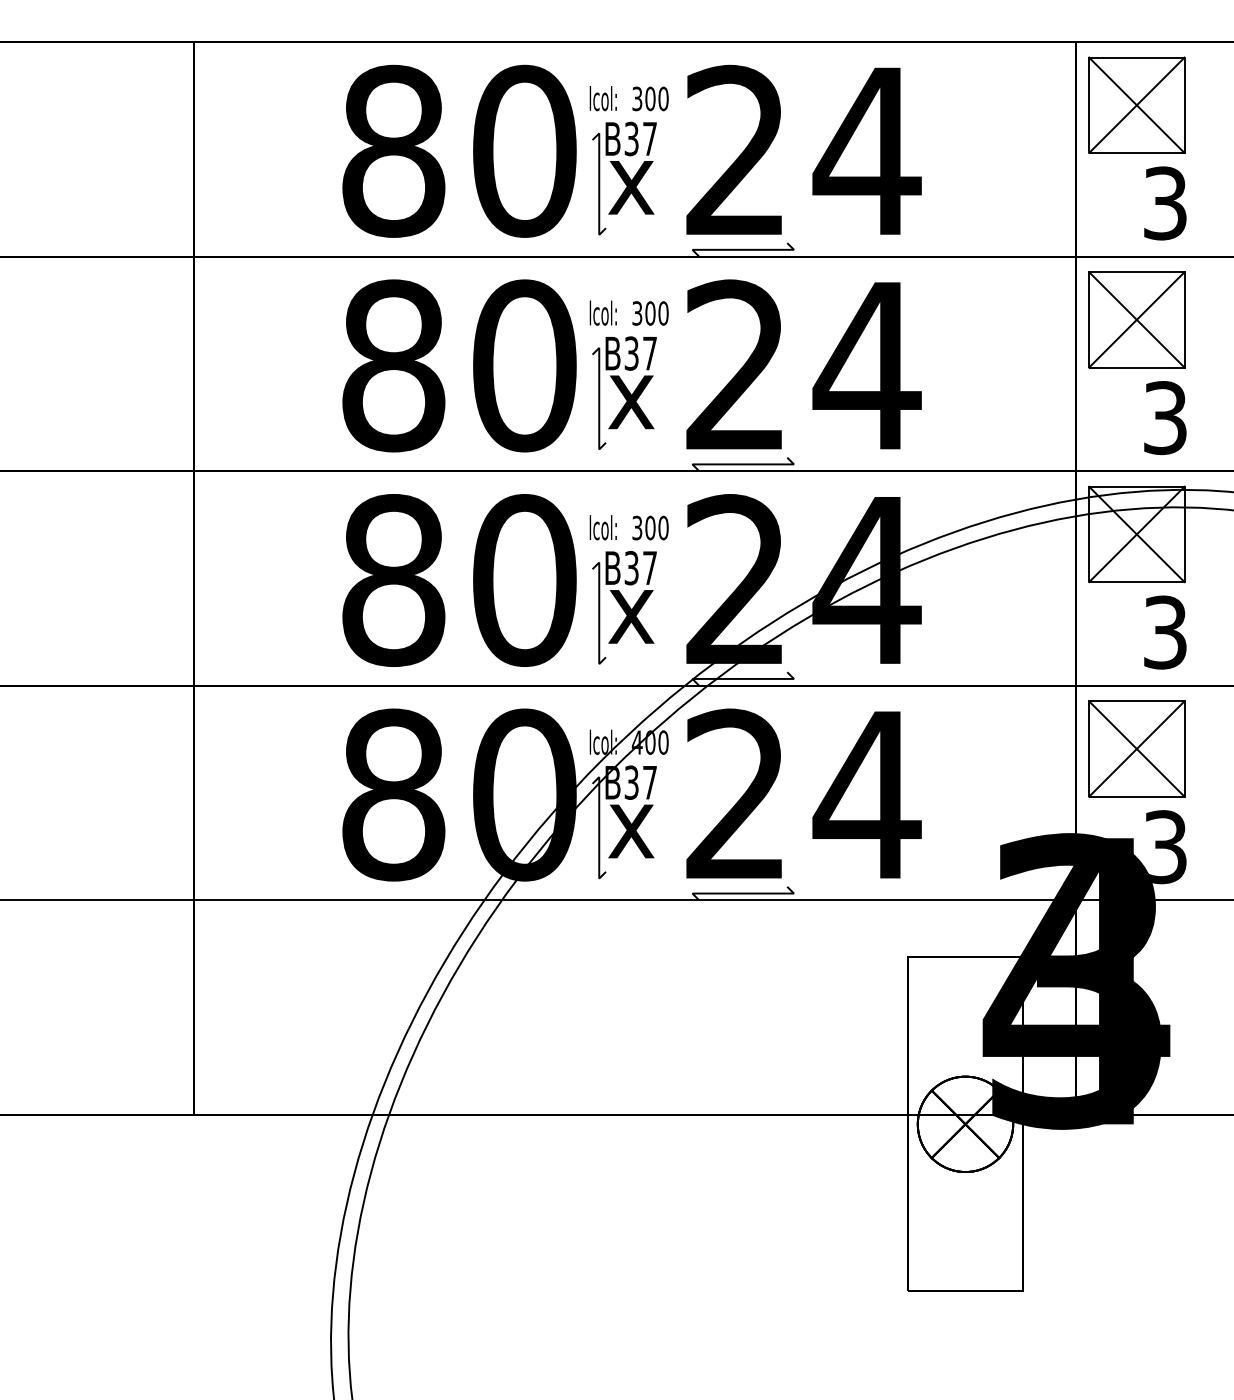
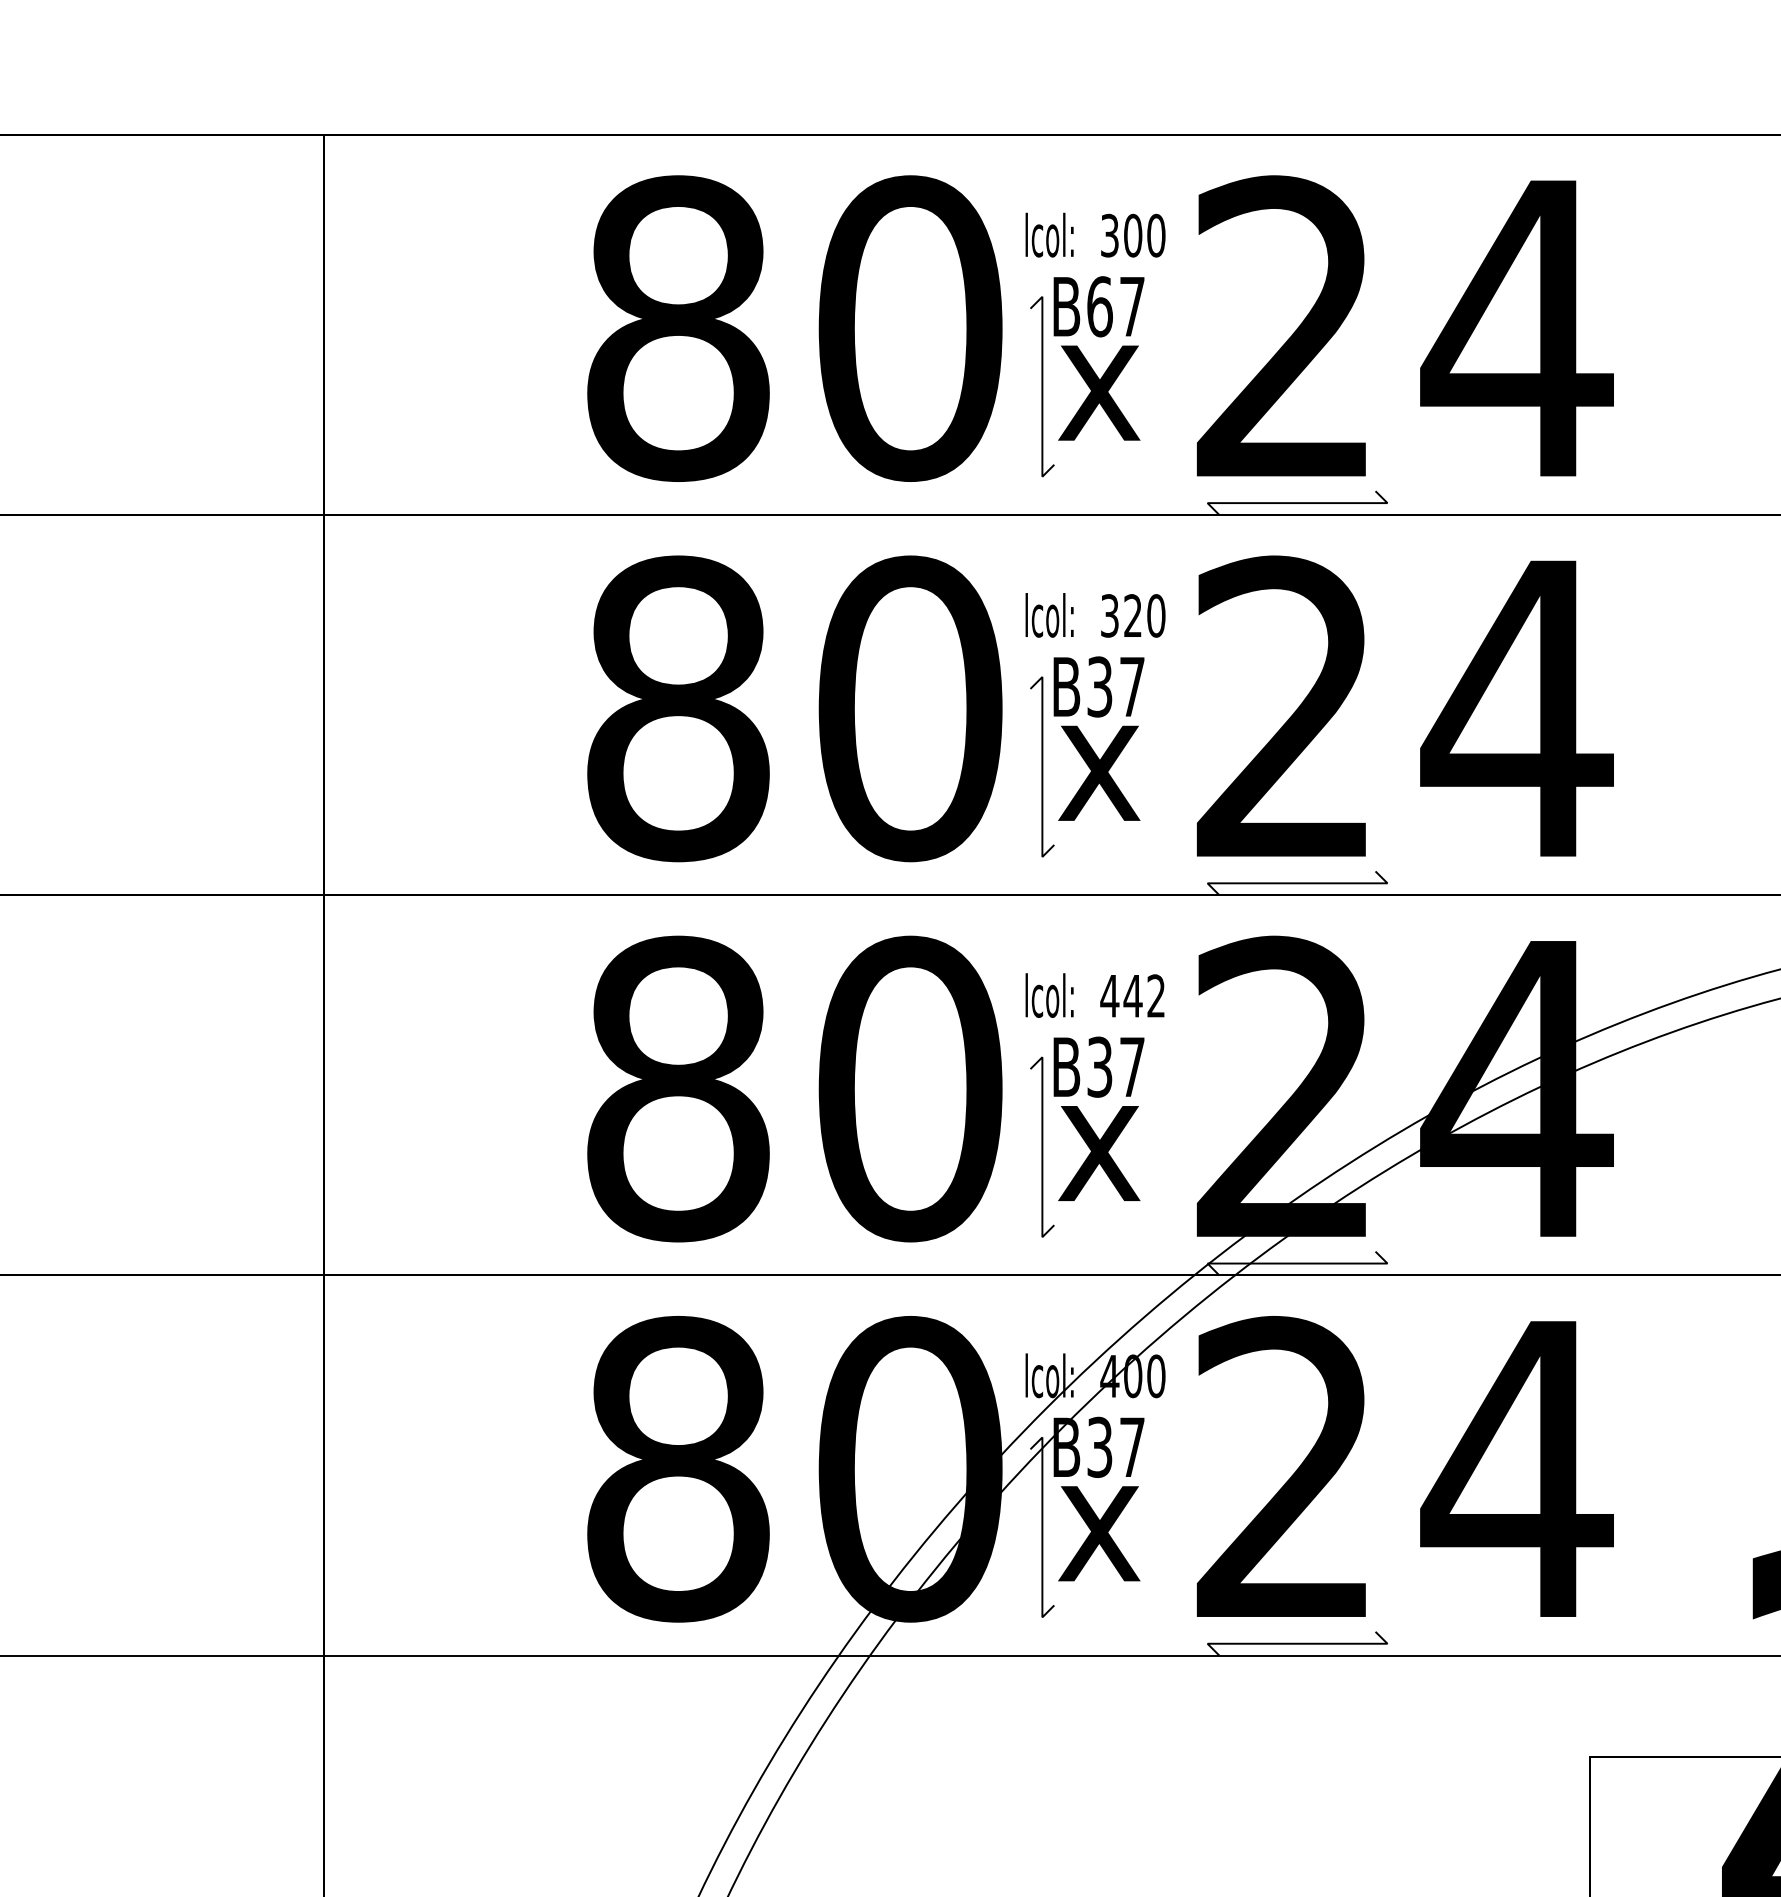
text: (631, 138) -> (1099, 305), B37 -> B67
text: (650, 313) -> (1133, 615), 300 -> 320
text: (649, 527) -> (1131, 995), 300 -> 442

